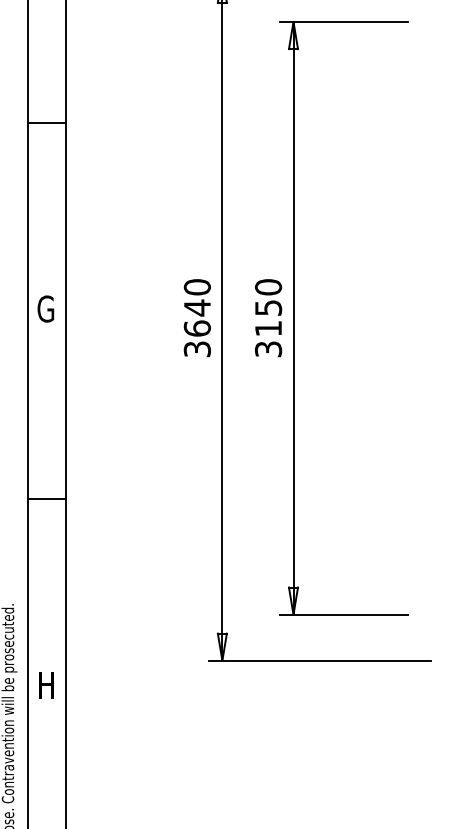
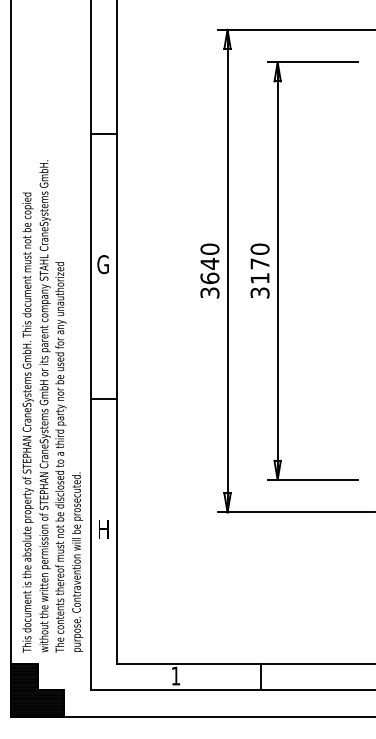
text: (267, 307) -> (259, 263), 3150 -> 3170

